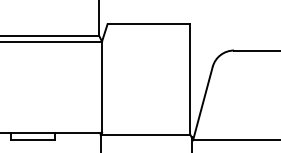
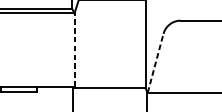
line: (102, 87) -> (74, 50), solid -> dashed
line: (202, 103) -> (155, 63), solid -> dashed

